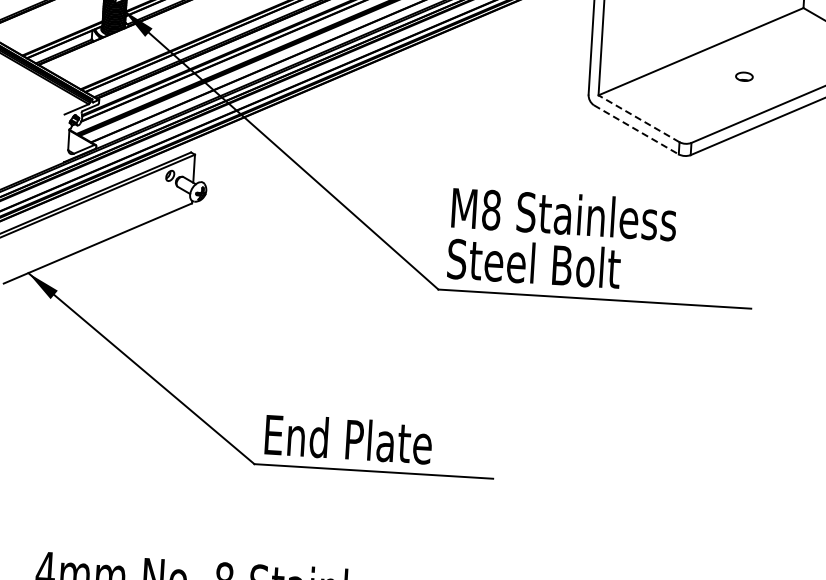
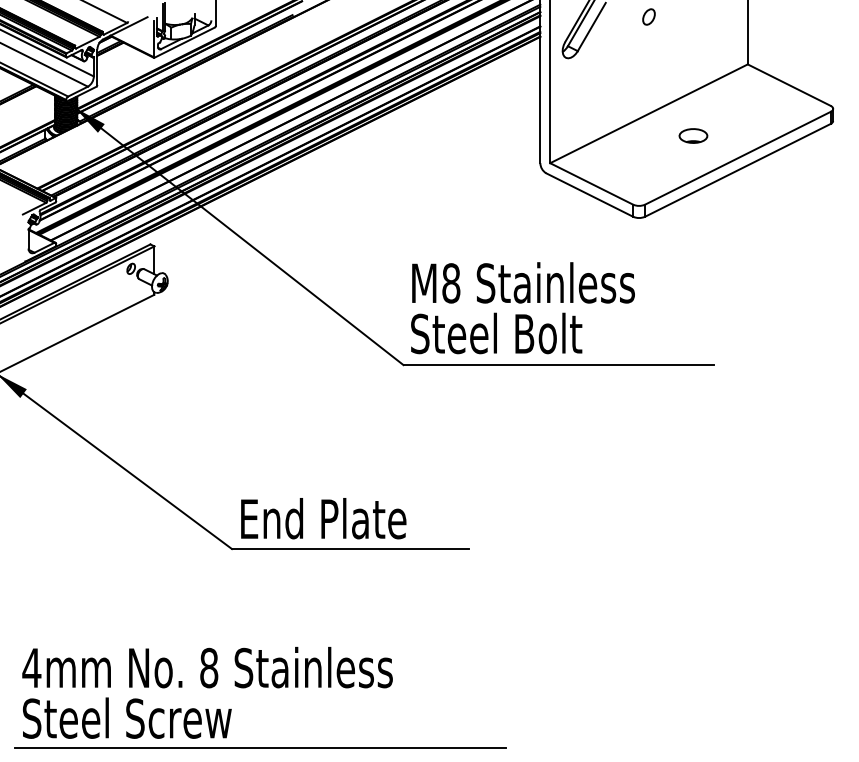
part: (744, 76) -> (693, 135), size x1.67
line: (638, 118) -> (591, 183), dashed -> solid
line: (636, 130) -> (589, 195), dashed -> solid

